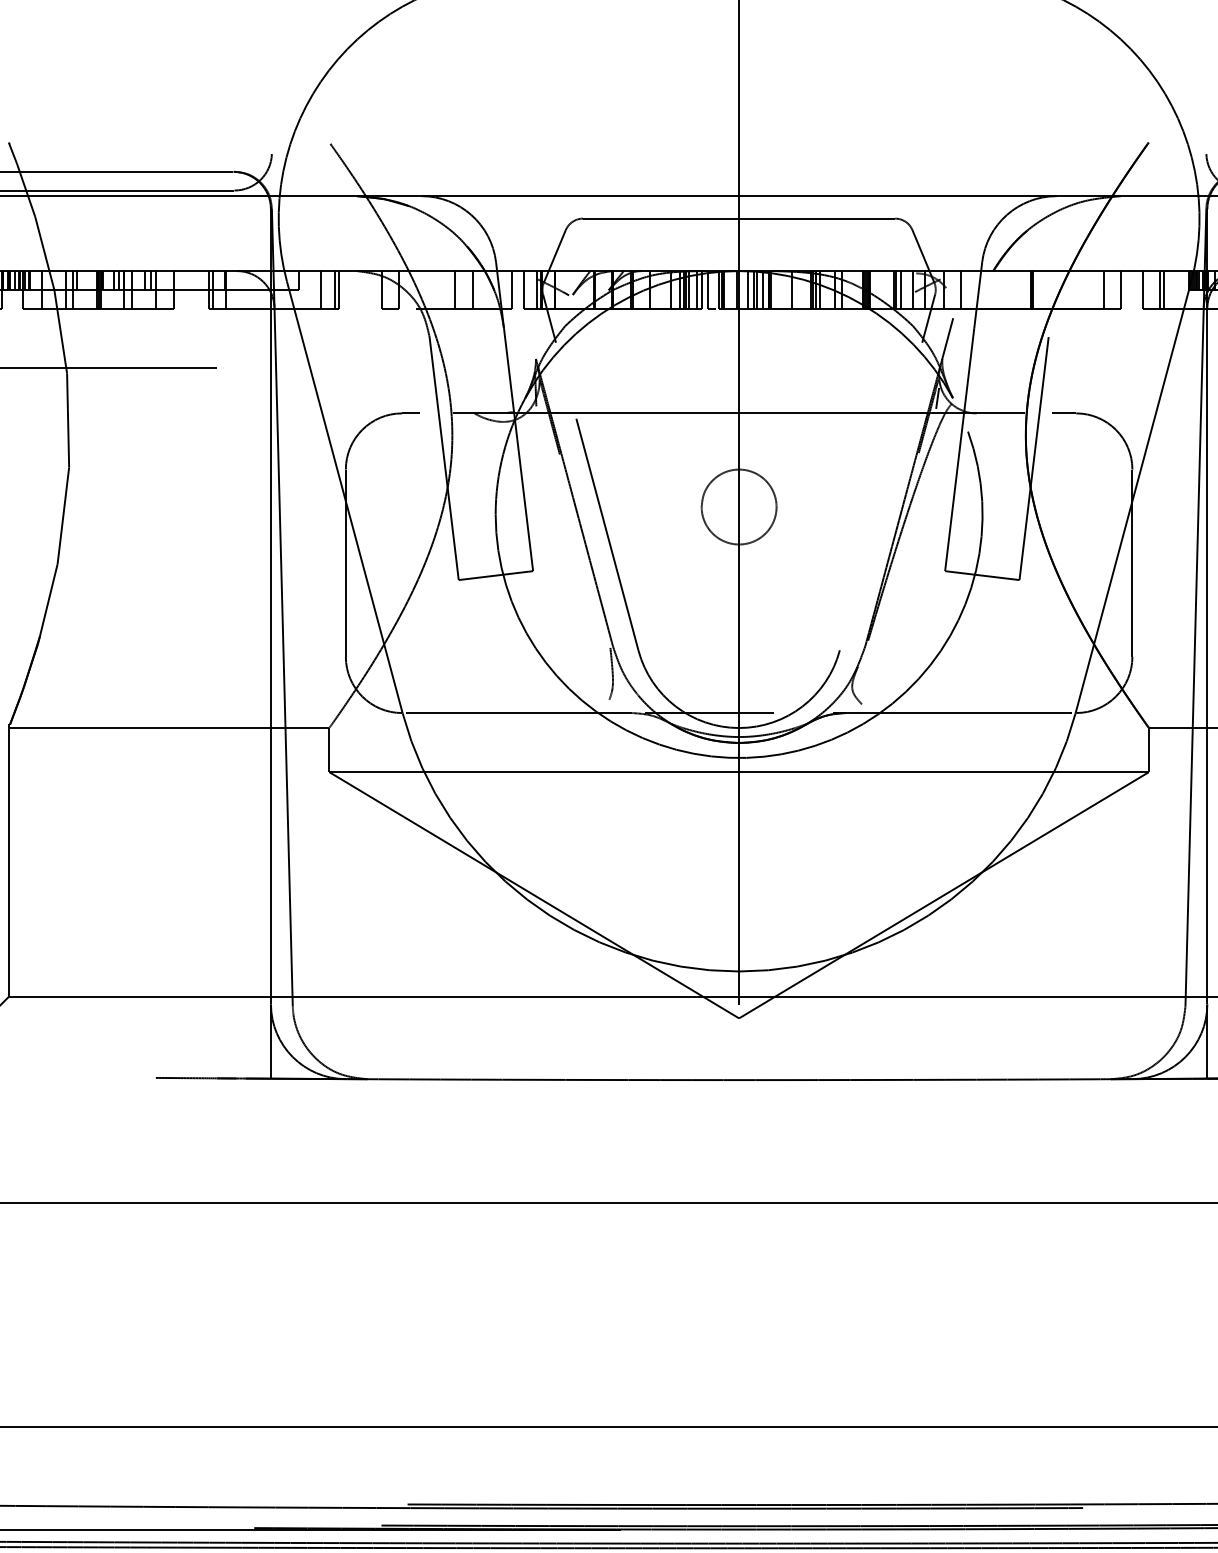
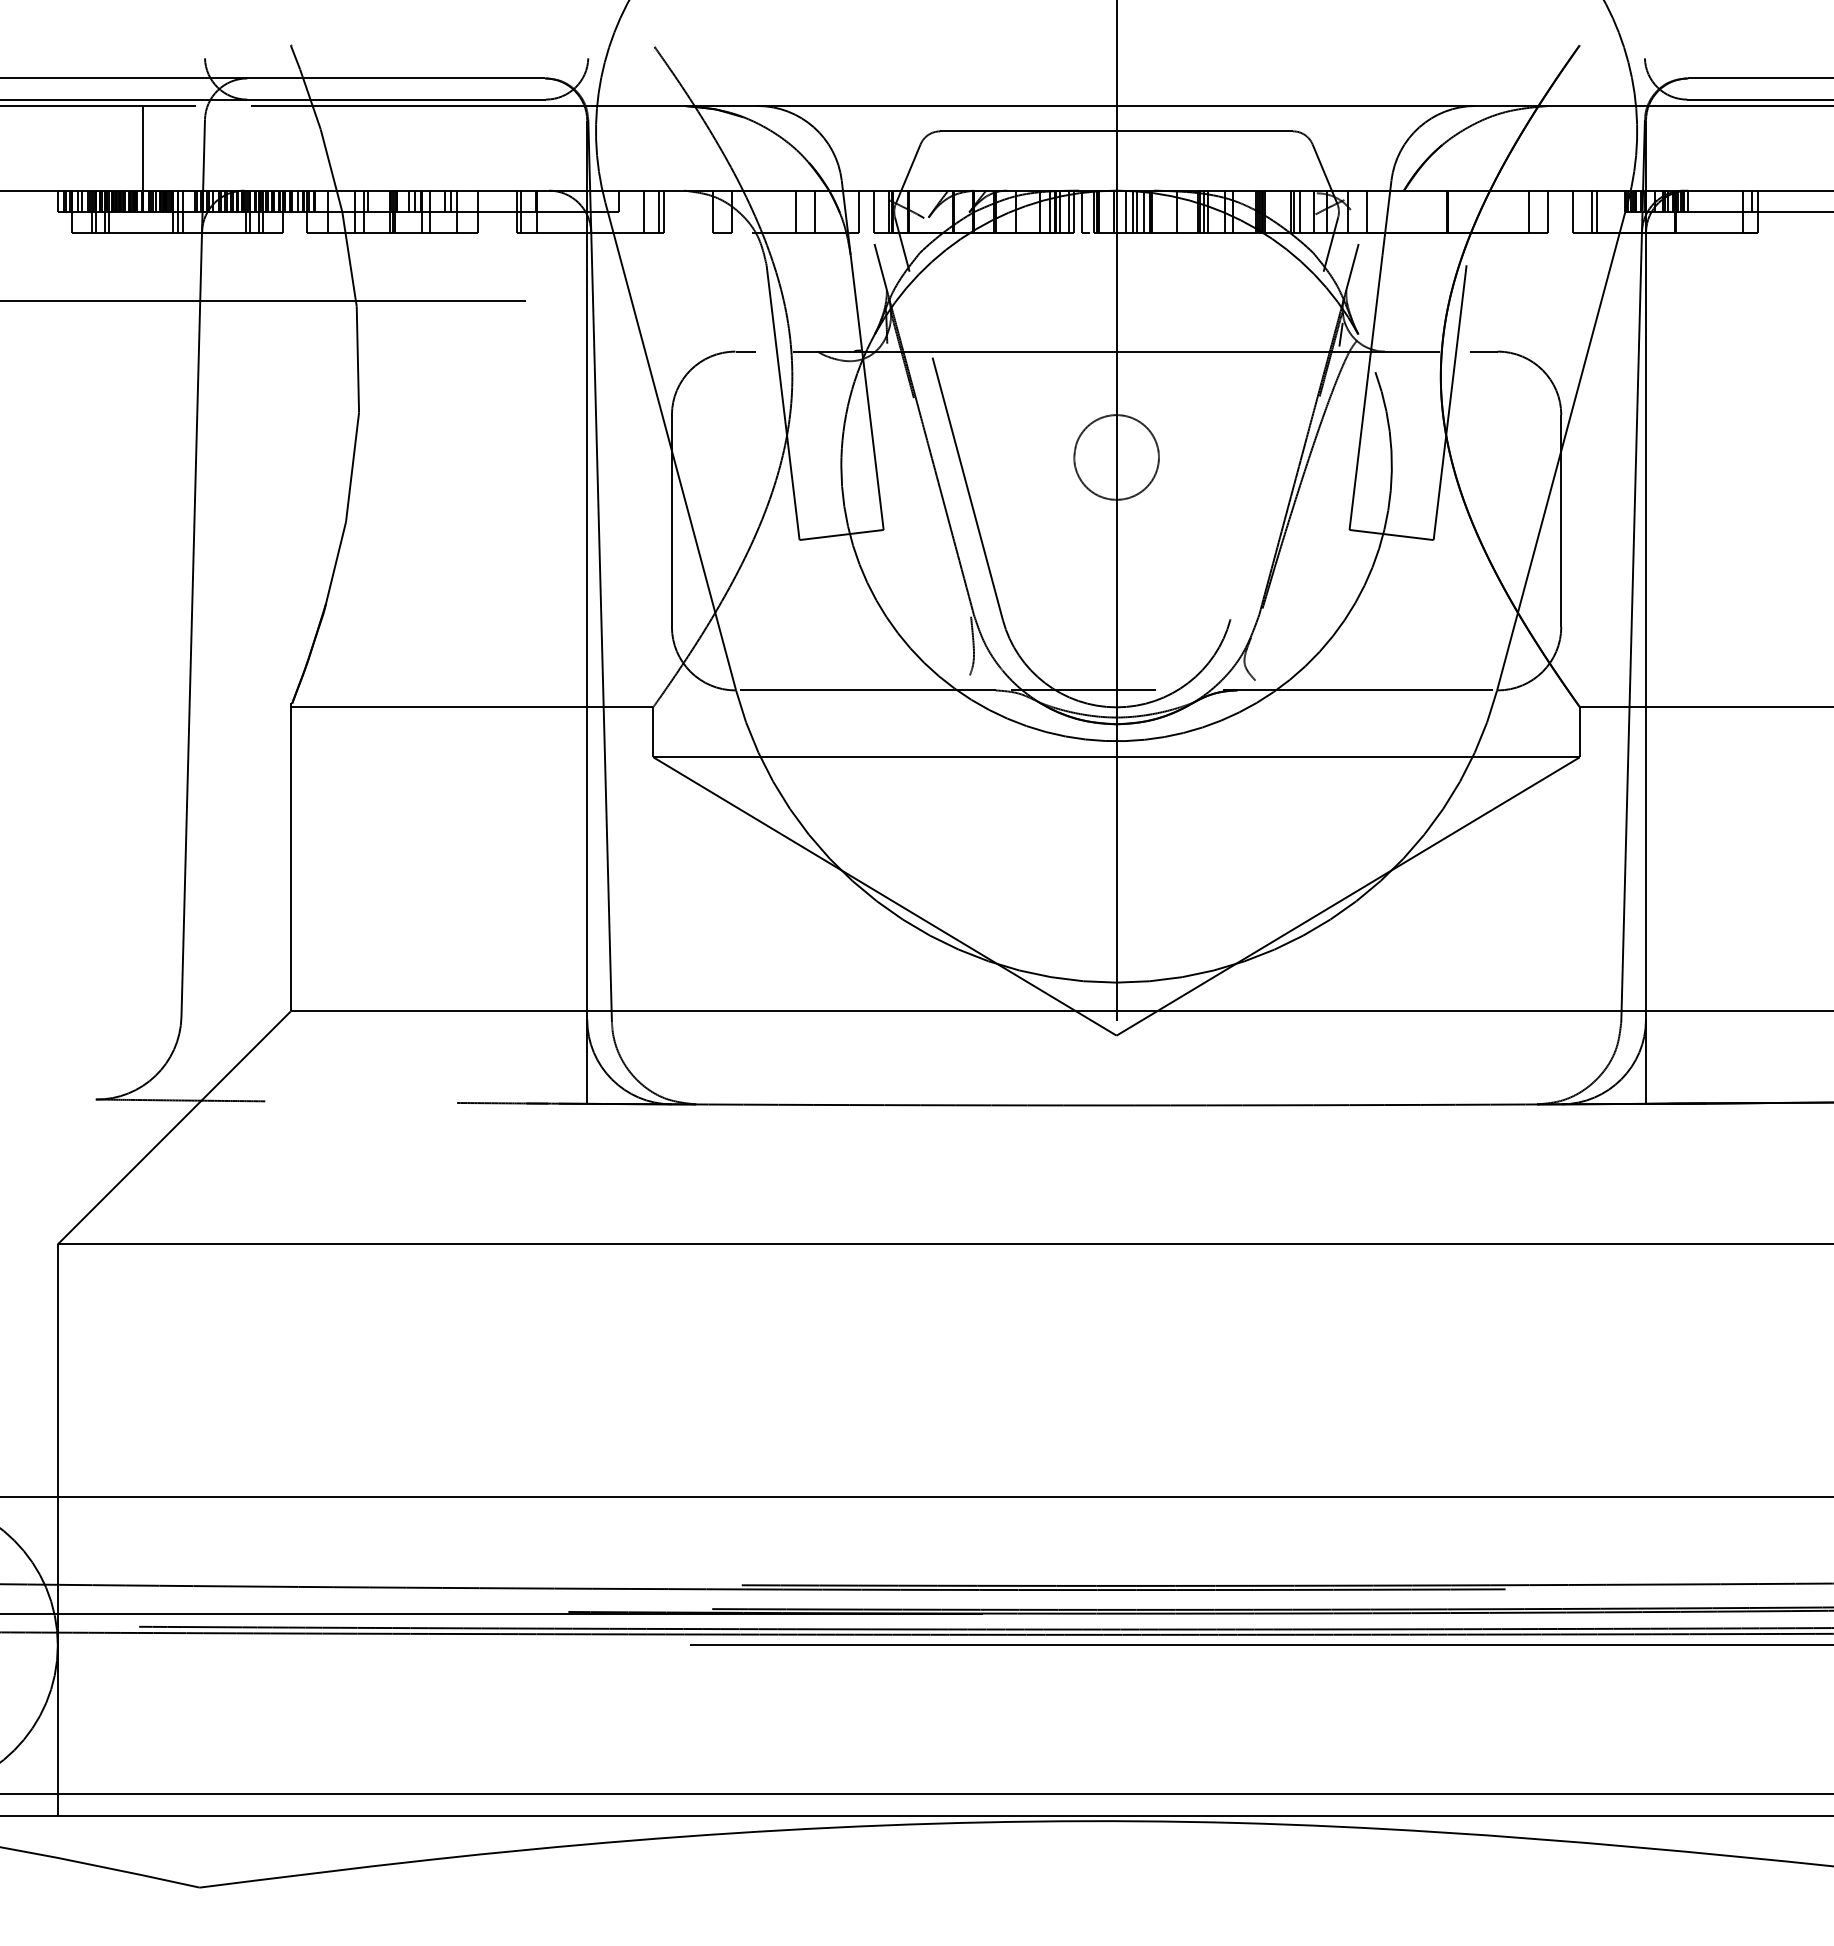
line: (530, 338) -> (880, 266), added

